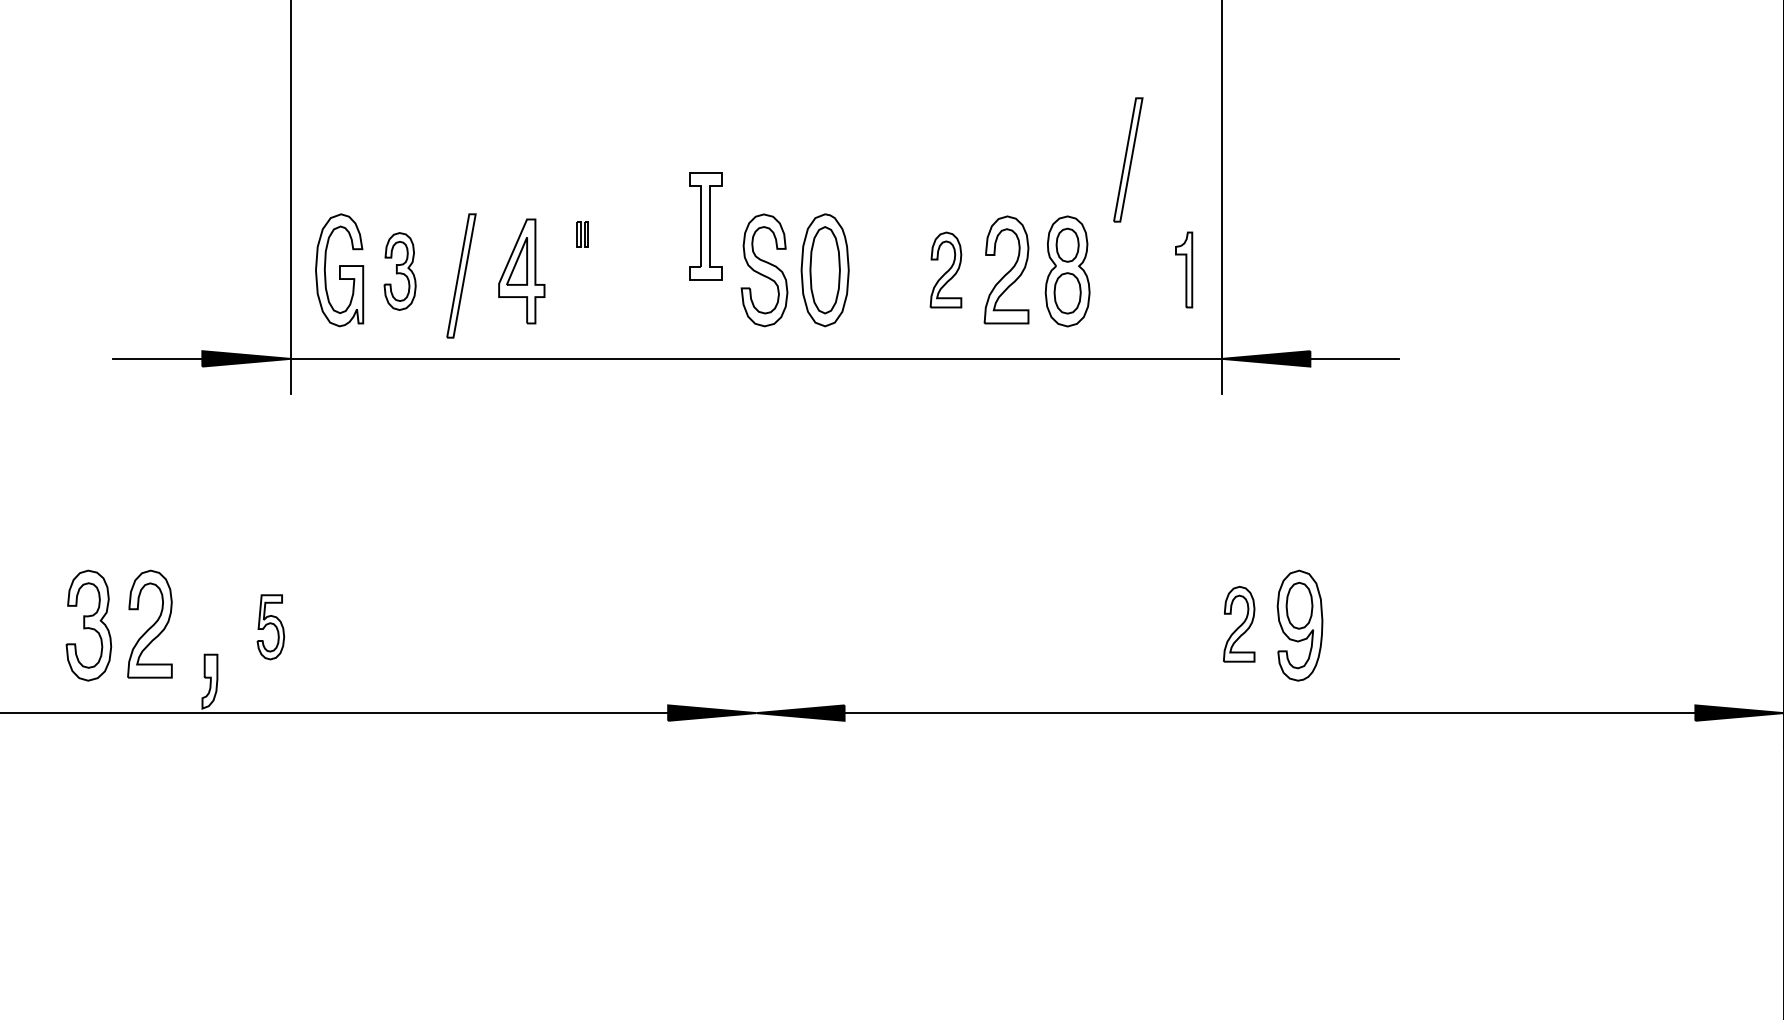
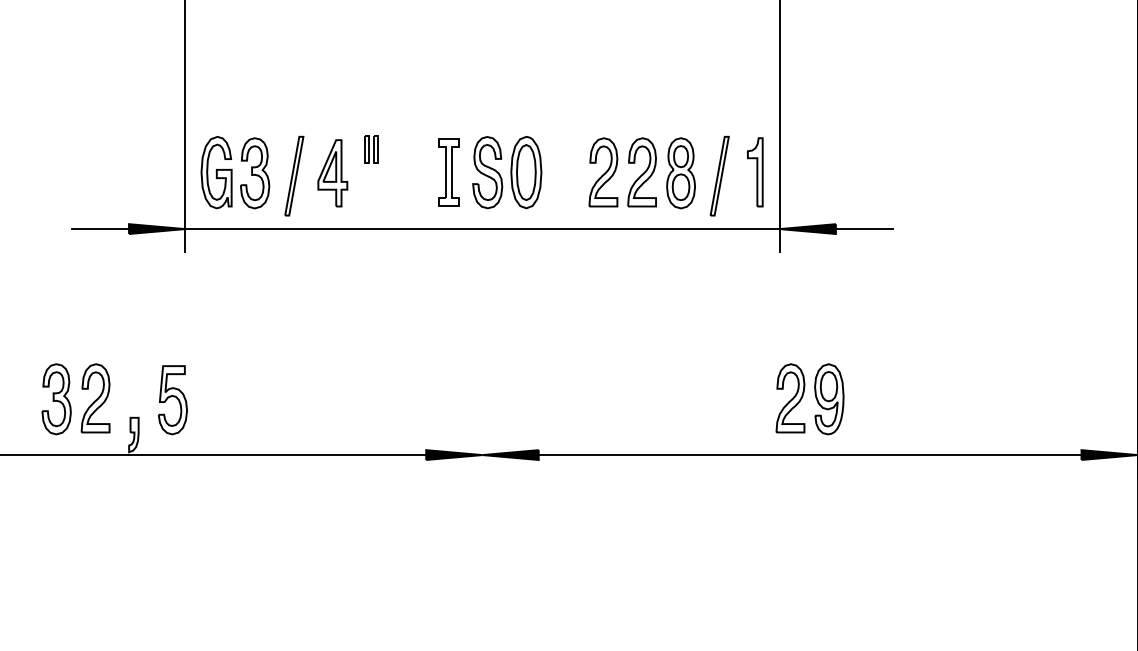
part: (1127, 160) -> (719, 176), moved
part: (704, 226) -> (448, 172), moved
part: (582, 234) -> (371, 149), size x1.67
part: (946, 270) -> (603, 172), size x1.43
part: (1184, 270) -> (755, 172), size x1.43
part: (400, 271) -> (255, 173), size x1.43
part: (1239, 624) -> (790, 398), size x1.43
part: (270, 627) -> (172, 400), size x1.67

